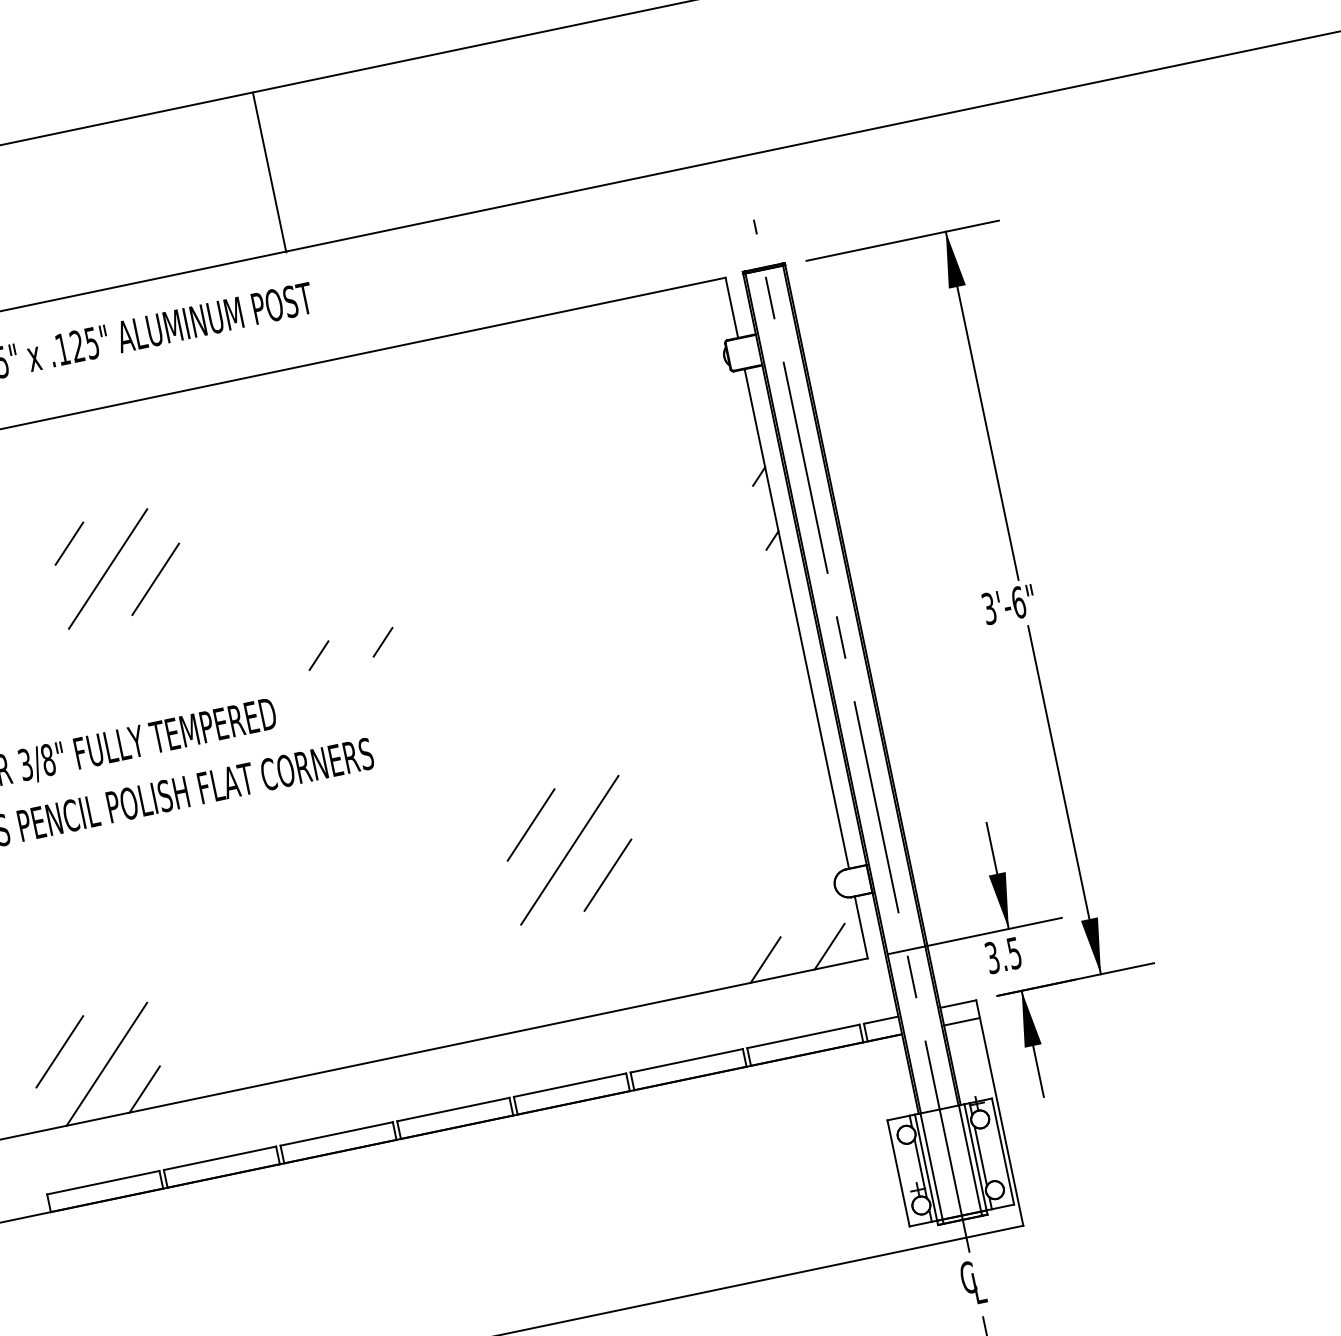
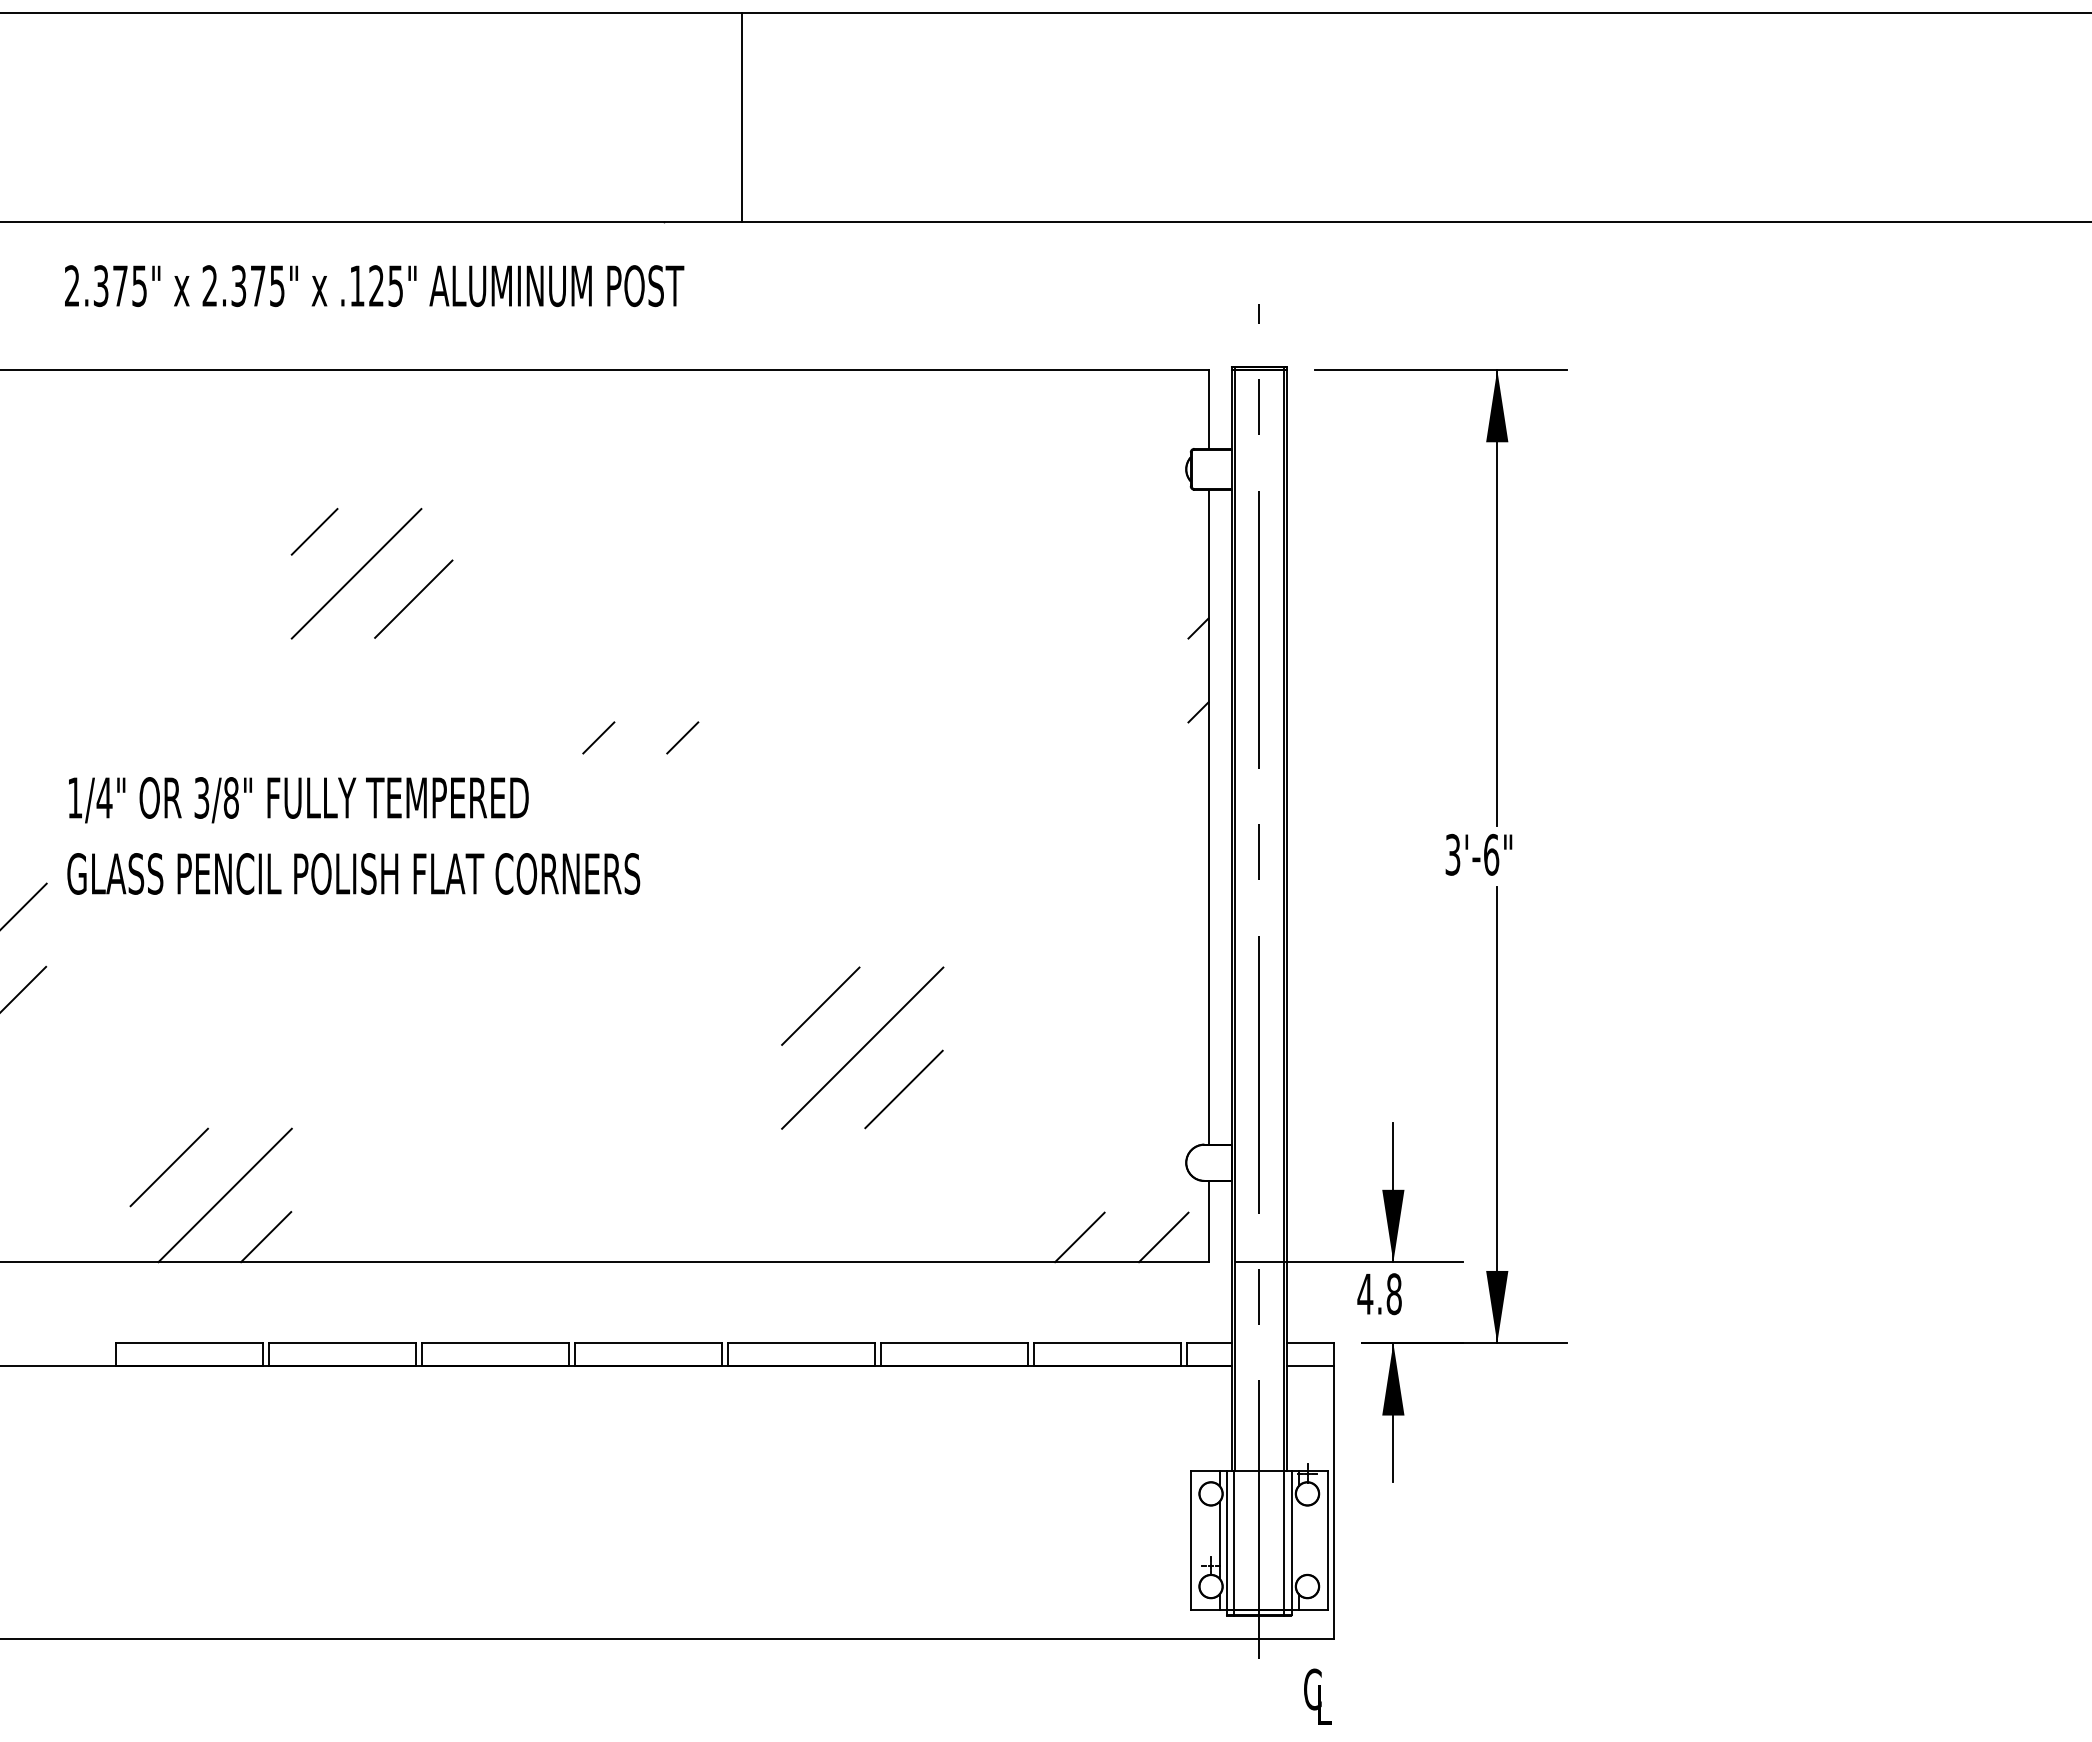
line: (269, 172) -> (741, 117), moved
text: (1003, 955) -> (1379, 1294), 3.5 -> 4.8
line: (980, 1155) -> (1298, 1539), removed
text: (972, 1282) -> (1317, 1696), moved

